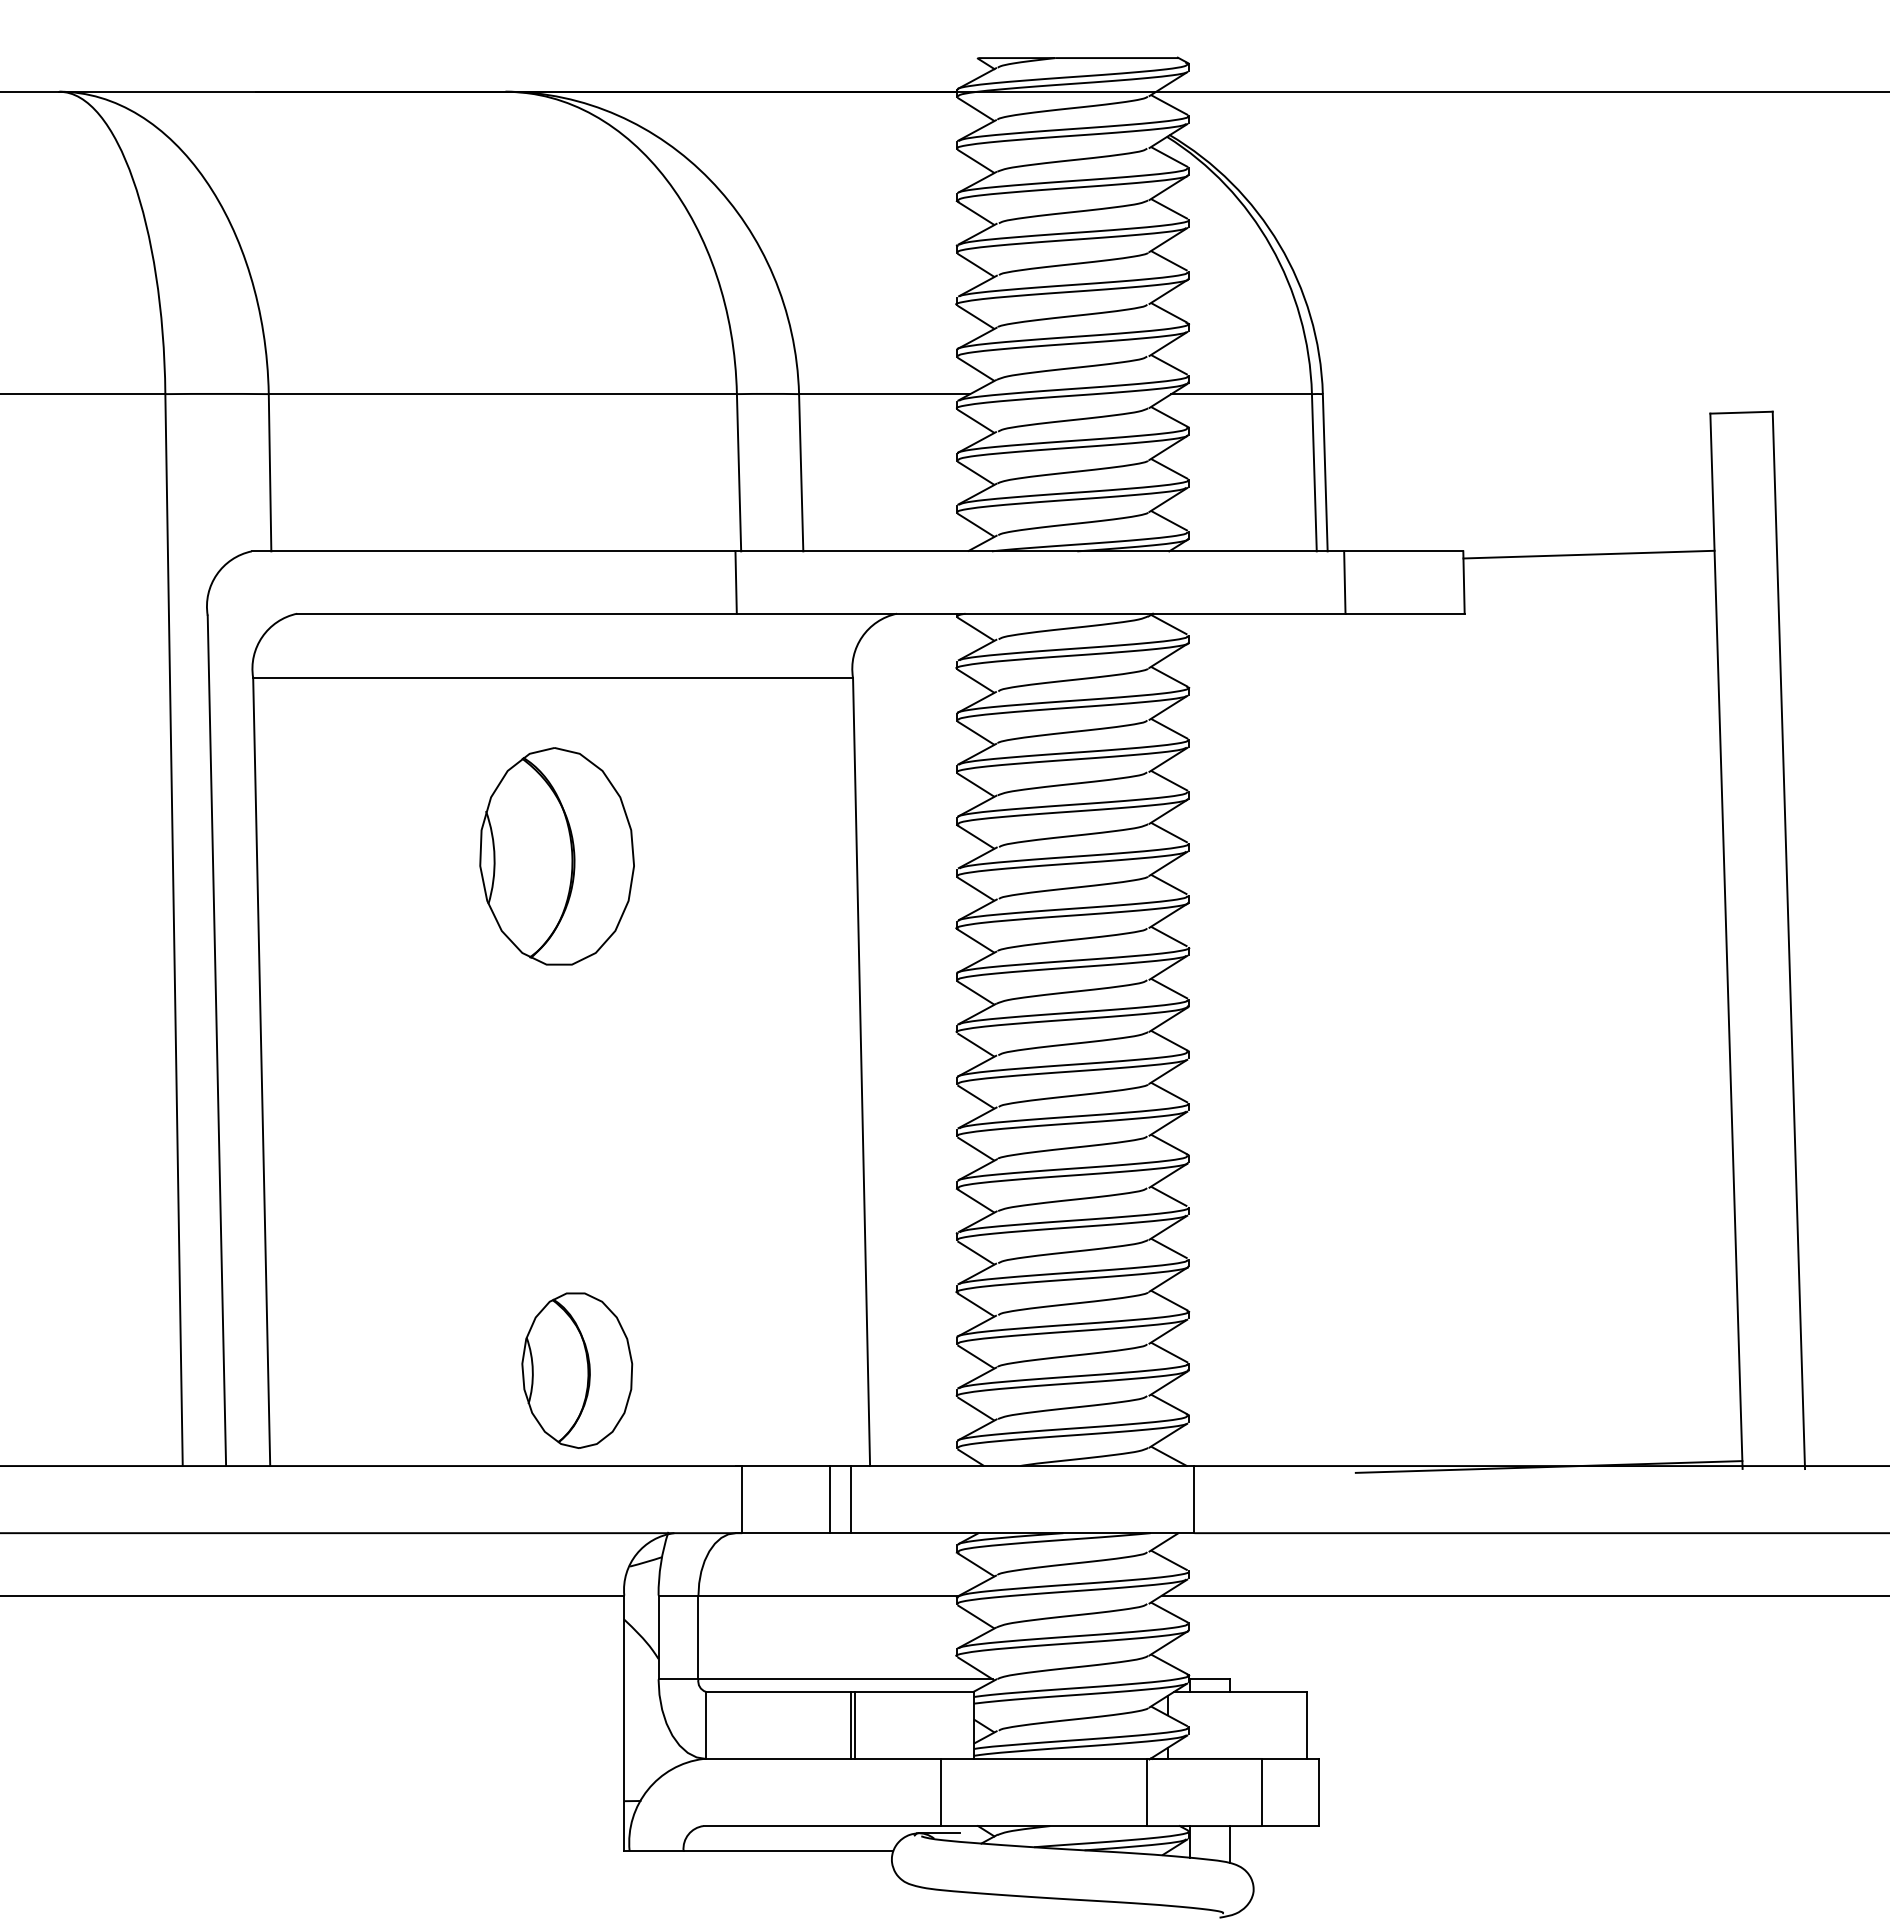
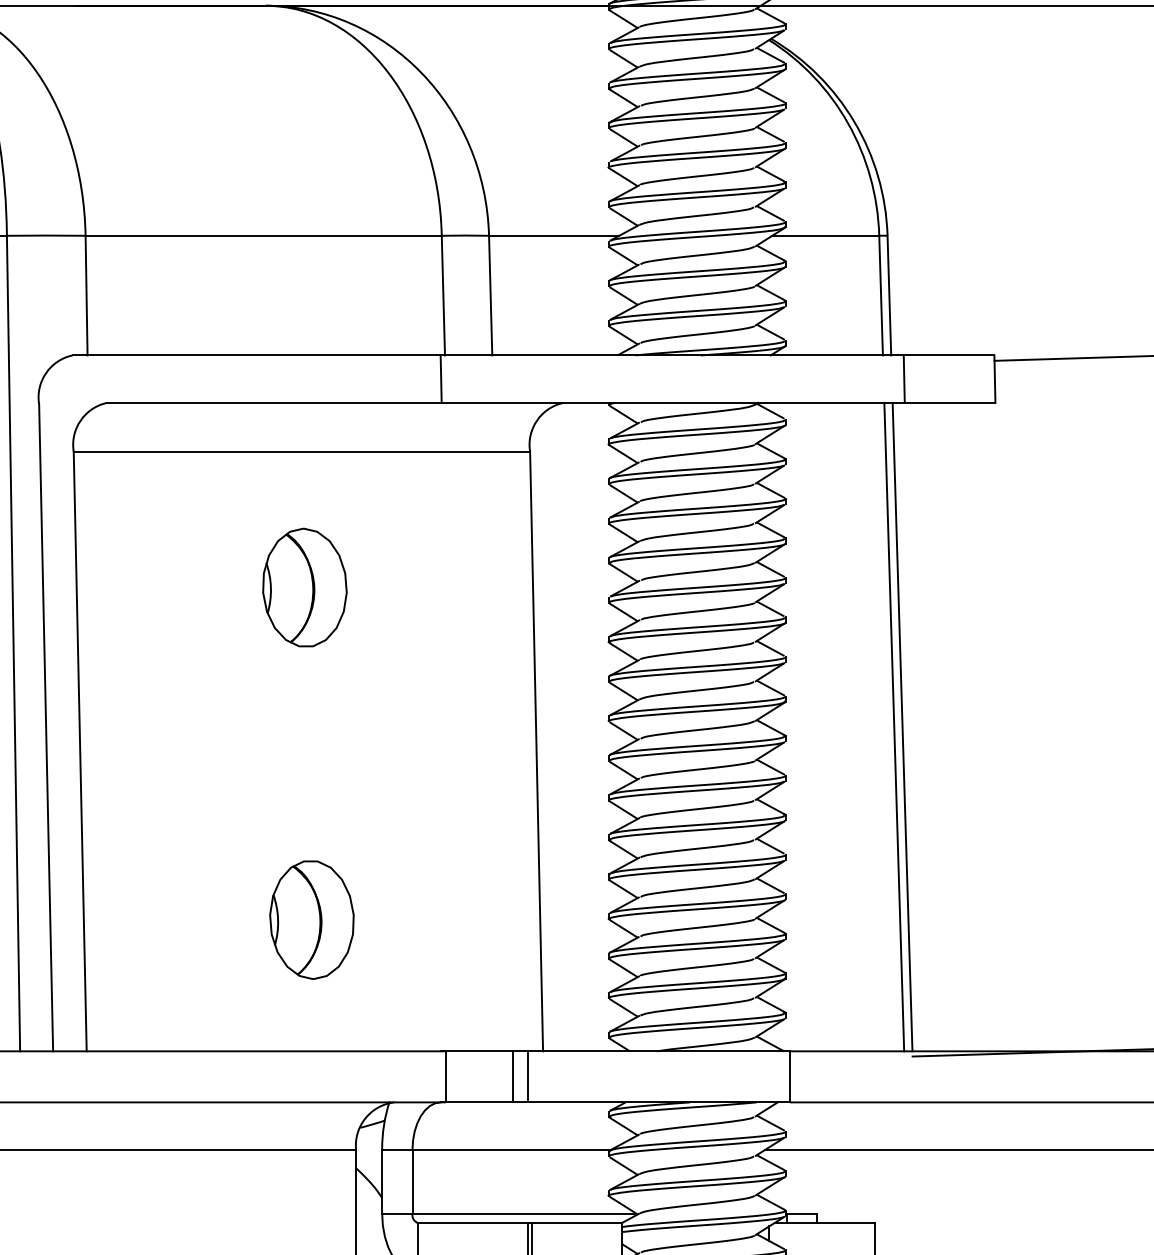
part: (556, 856) -> (304, 587), size x0.71
line: (1331, 1039) -> (894, 726), added
line: (1342, 1039) -> (902, 726), added
part: (577, 1370) -> (312, 920), moved

